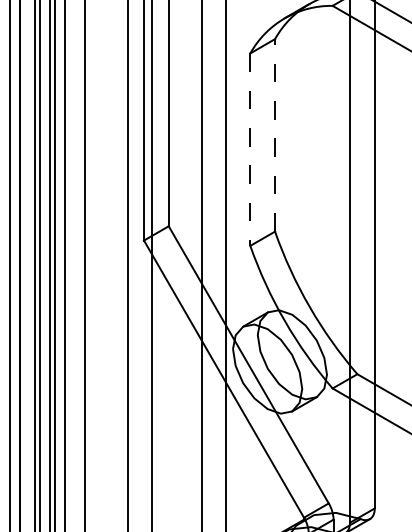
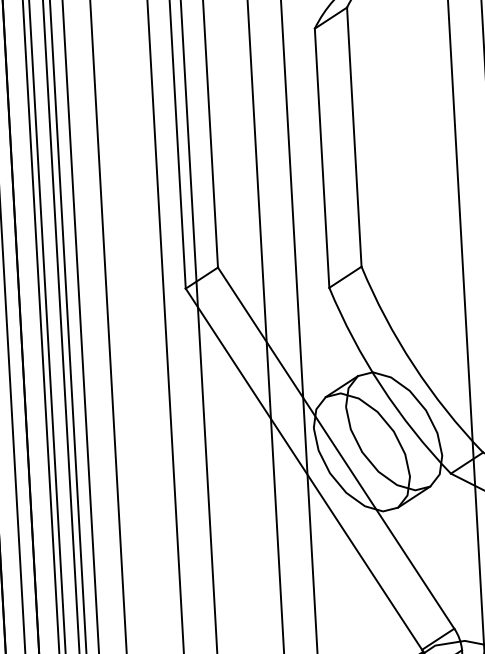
line: (275, 134) -> (354, 135), dashed -> solid
line: (250, 150) -> (322, 159), dashed -> solid

